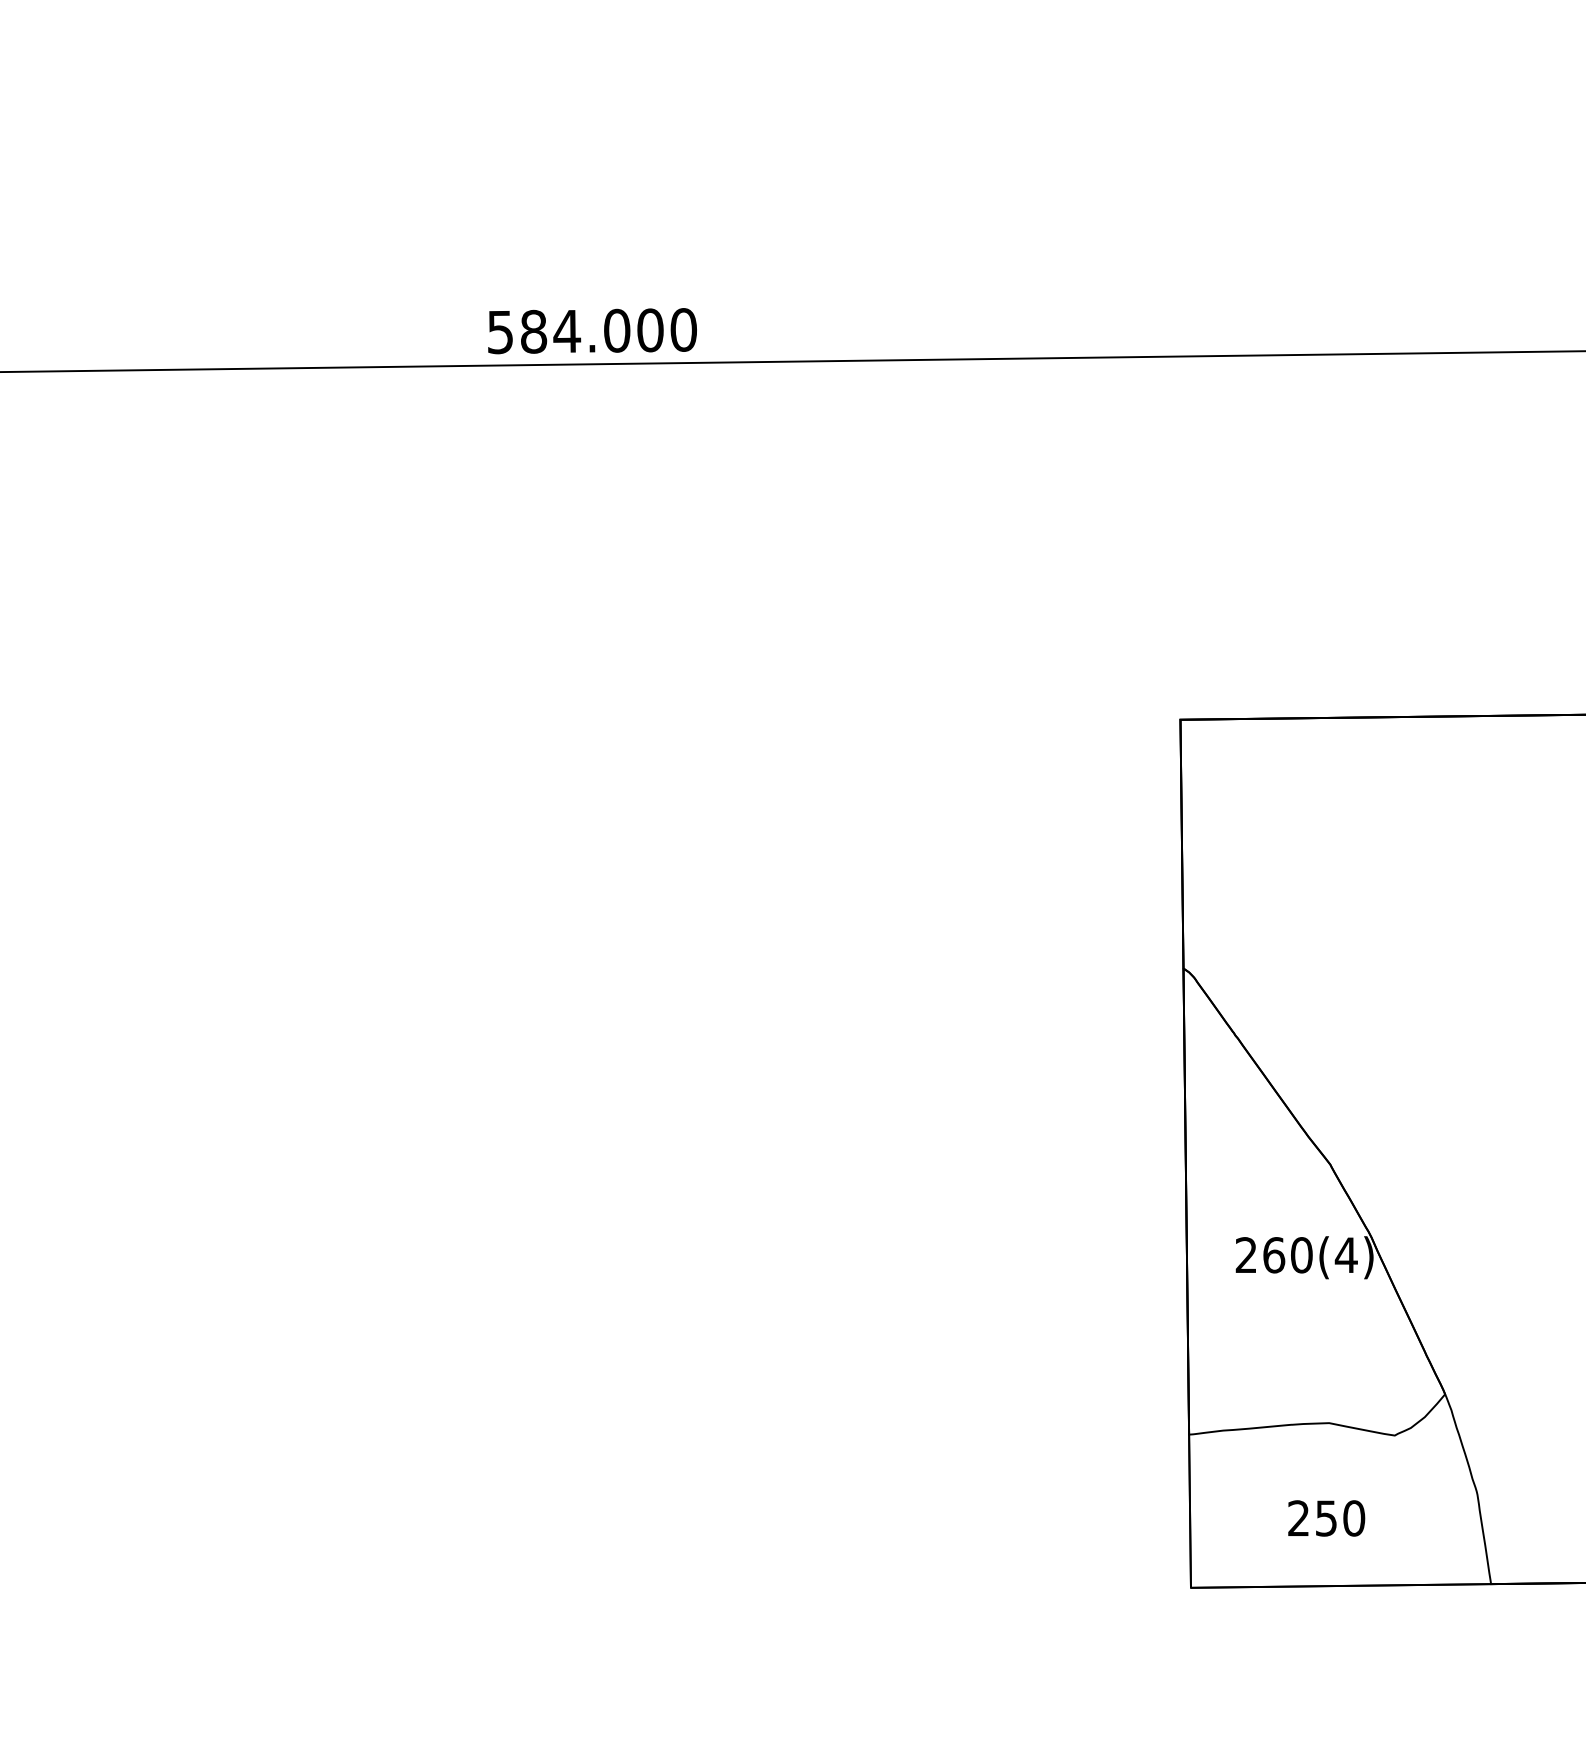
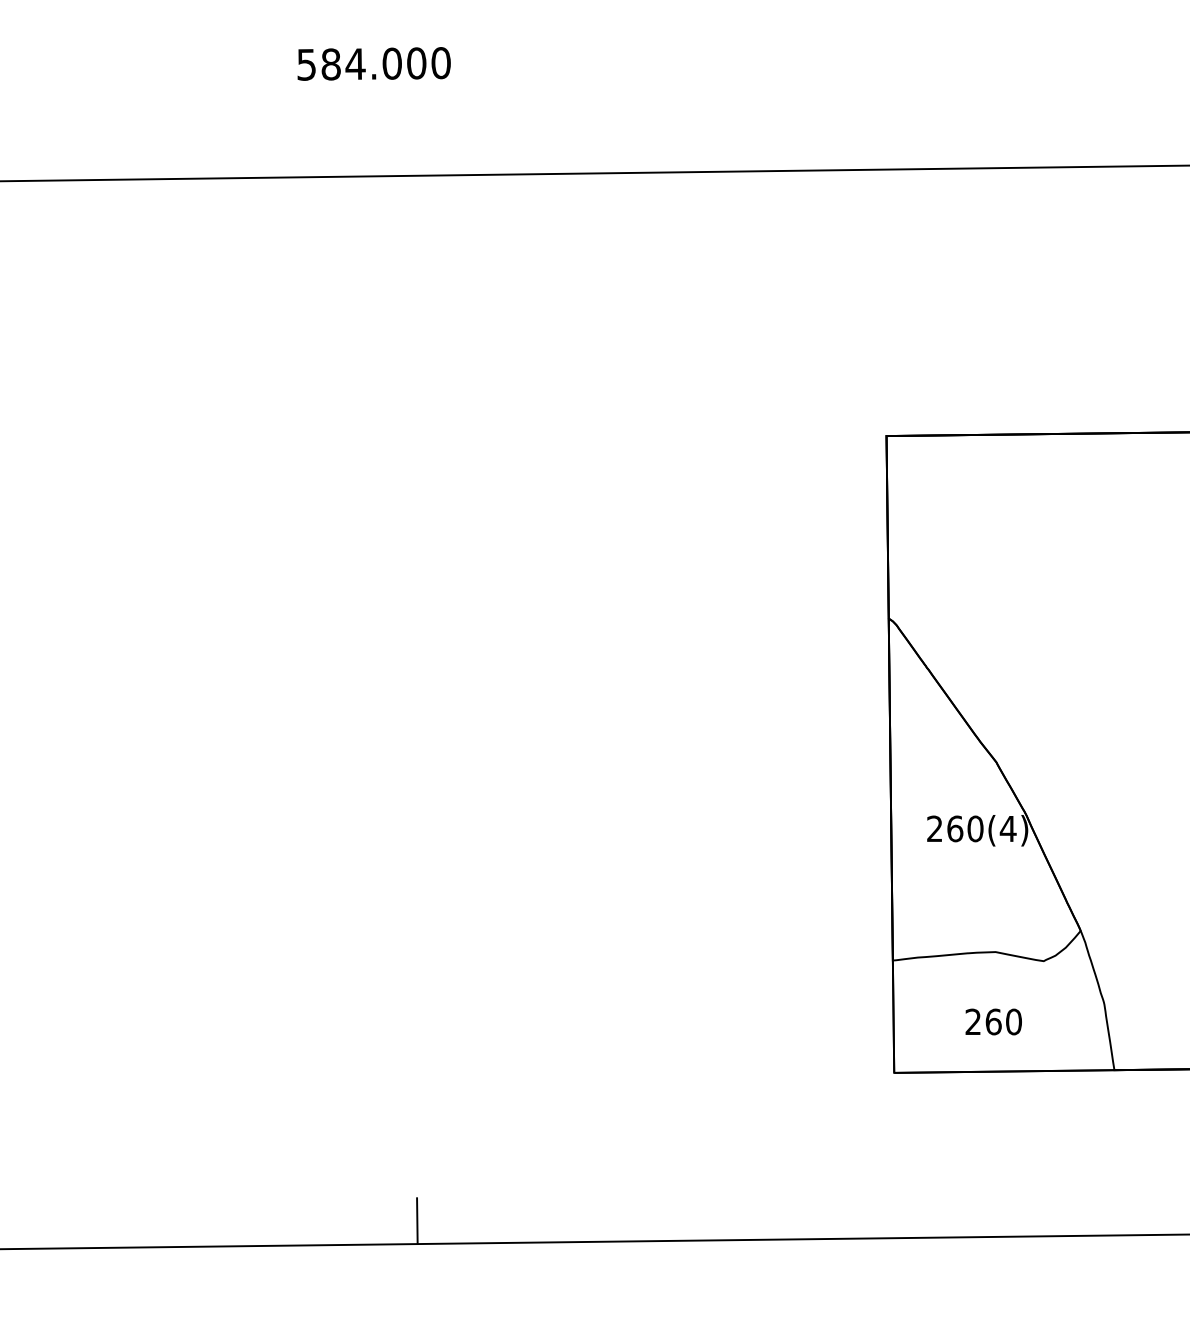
text: (591, 330) -> (373, 63), moved
text: (1326, 1517) -> (993, 1021), 250 -> 260

